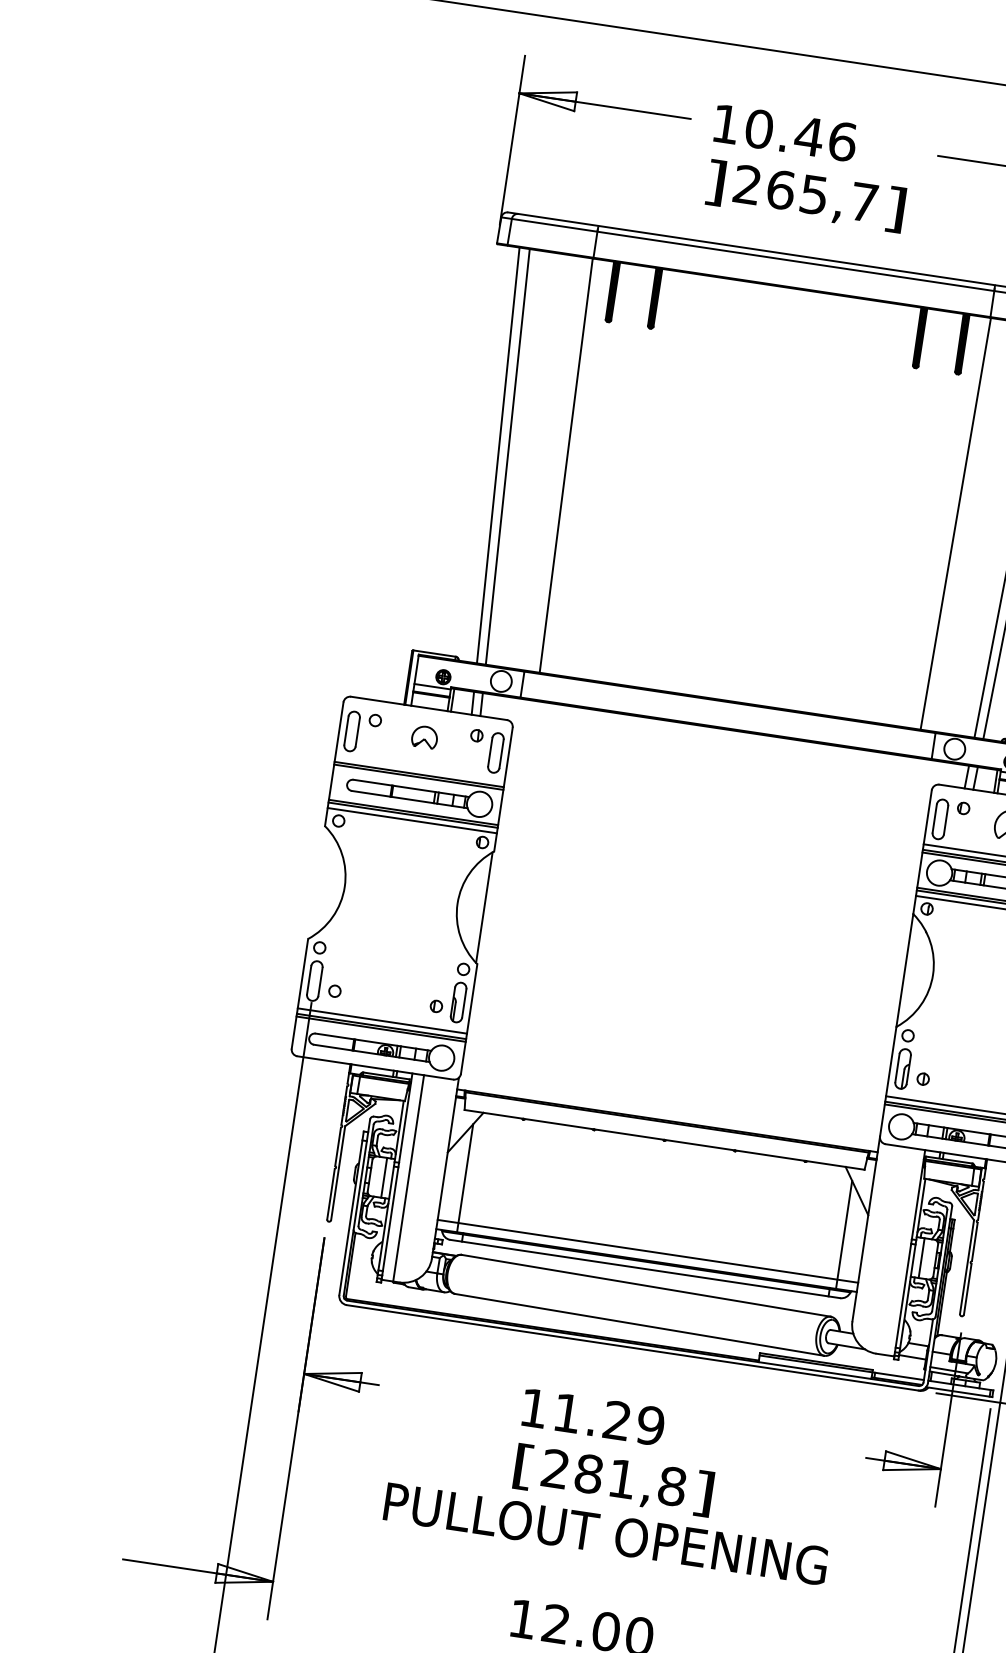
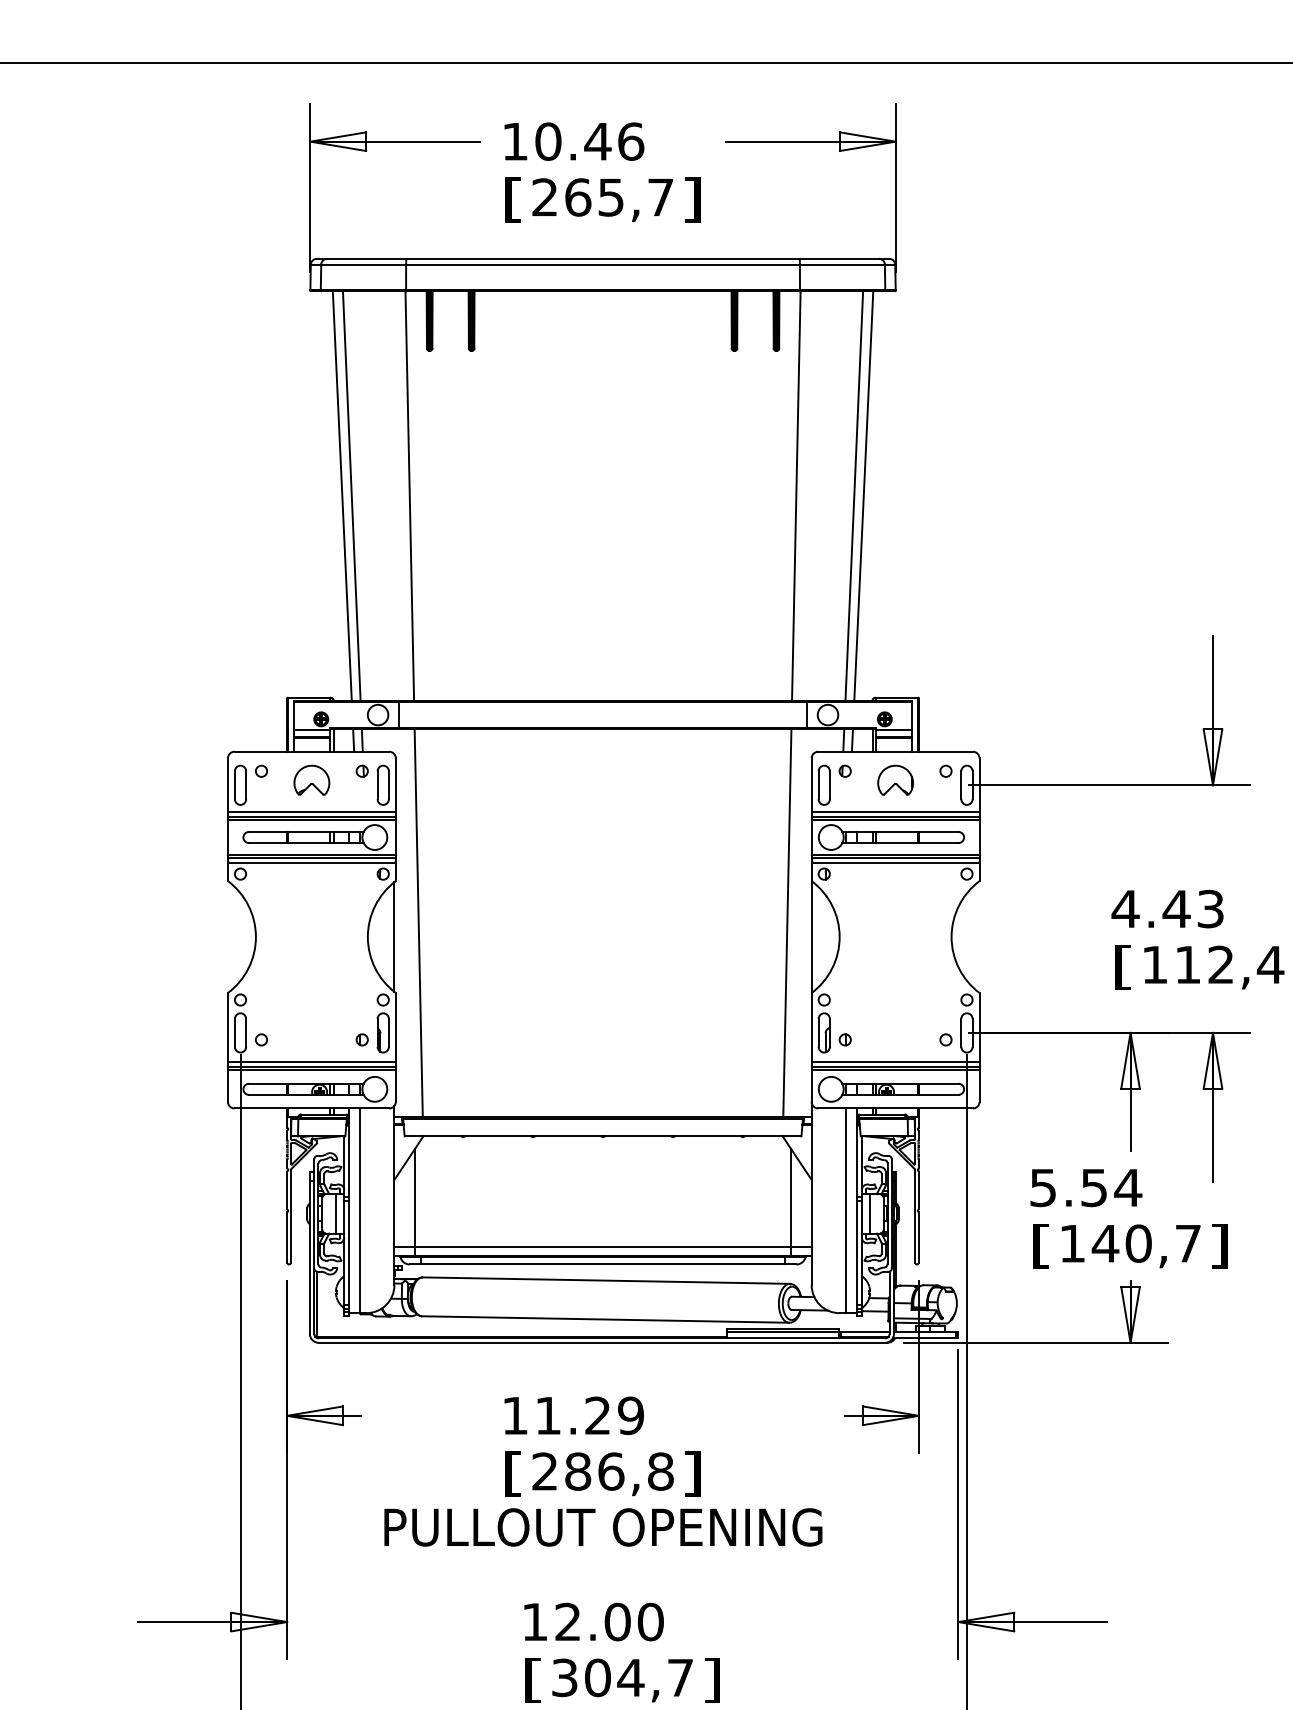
text: (715, 182) -> (513, 199), ] -> [
part: (424, 736) -> (311, 779), size x1.43
line: (419, 768) -> (311, 811), added
line: (510, 897) -> (418, 923), added
line: (882, 953) -> (787, 923), added
line: (897, 1251) -> (845, 1210), added
text: (622, 1478) -> (611, 1471), 281,8 -> 286,8

